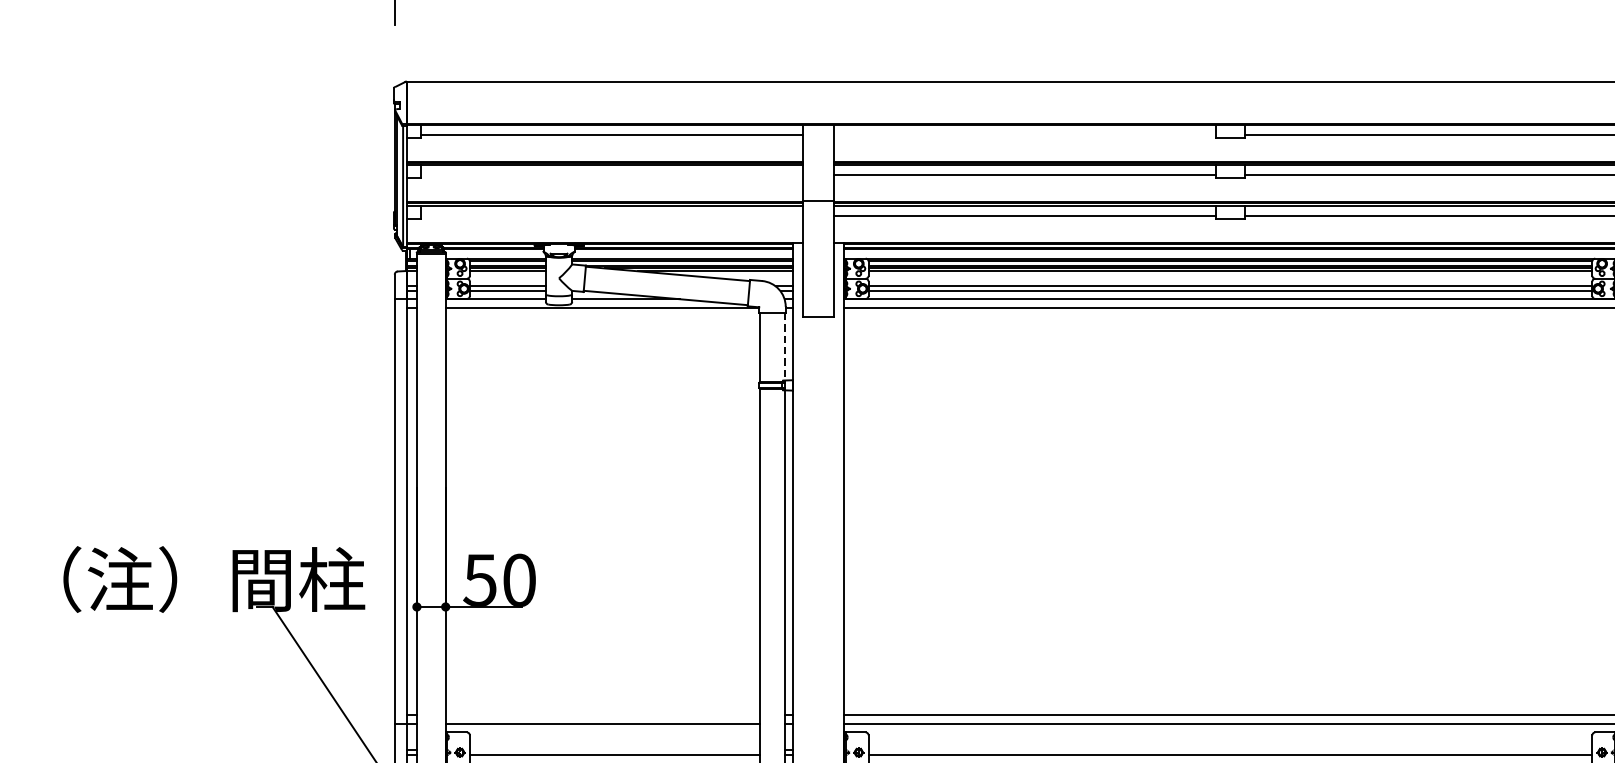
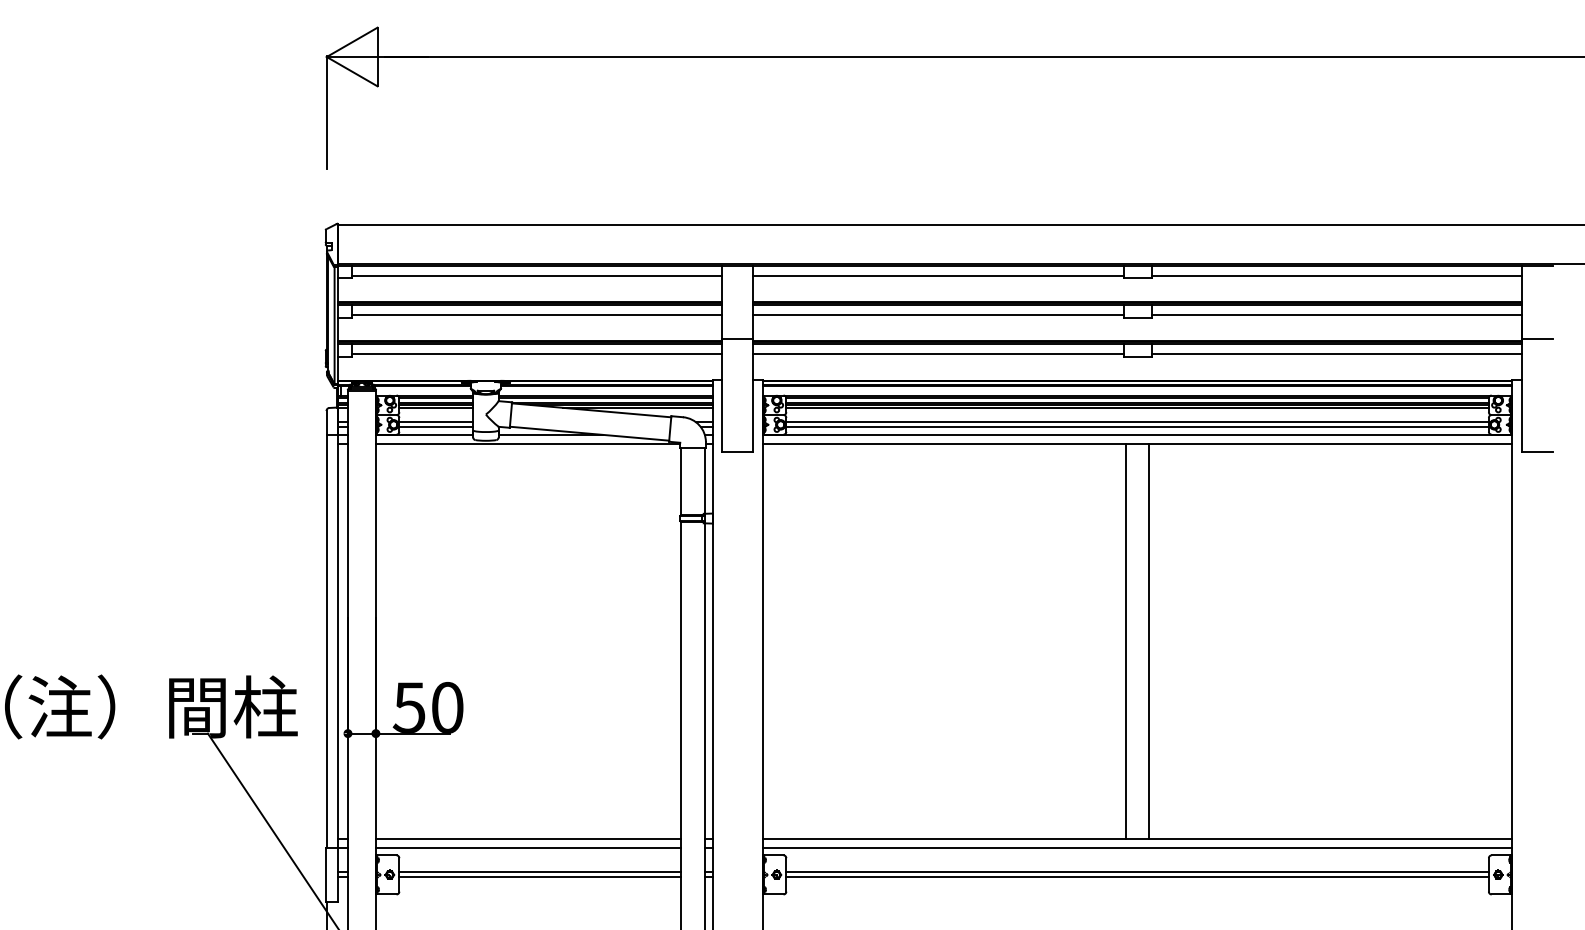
line: (1025, 134) -> (938, 275), added
line: (611, 175) -> (536, 314), added
line: (611, 216) -> (536, 354), added
line: (784, 347) -> (704, 481), dashed -> solid
line: (1219, 511) -> (1126, 640), added
line: (1241, 511) -> (1148, 640), added
line: (602, 715) -> (528, 838), added
line: (615, 750) -> (540, 872), added
line: (1230, 750) -> (1137, 872), added

